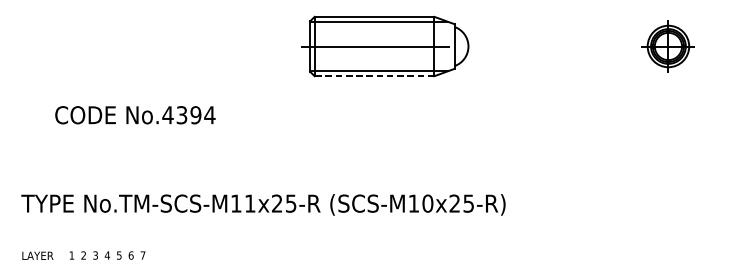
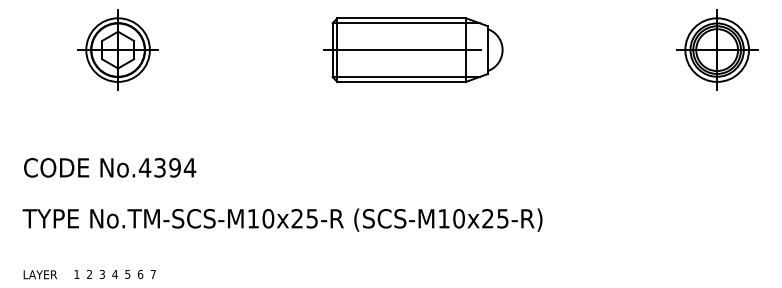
part: (109, 45) -> (117, 49), added
part: (668, 45) -> (717, 49), size x1.43
line: (374, 75) -> (401, 81), dashed -> solid
text: (135, 114) -> (110, 167), moved
text: (250, 203) -> (268, 218), No.TM-SCS-M11x25-R -> No.TM-SCS-M10x25-R

